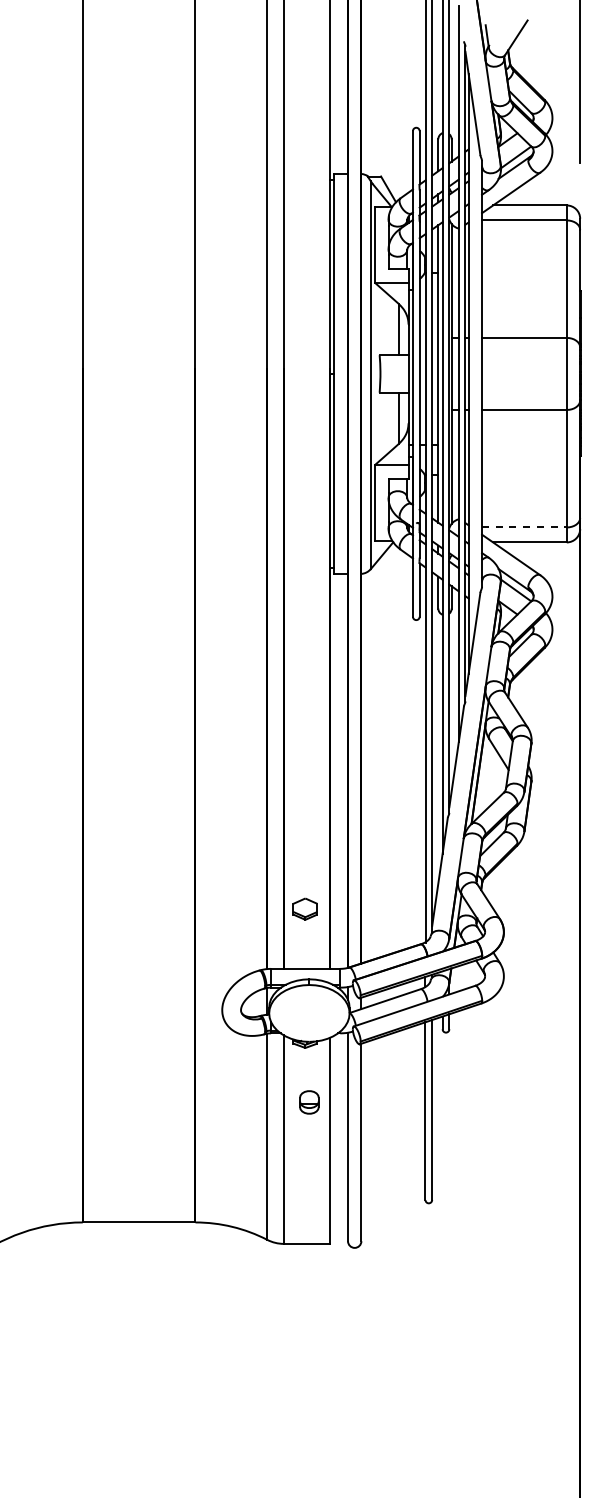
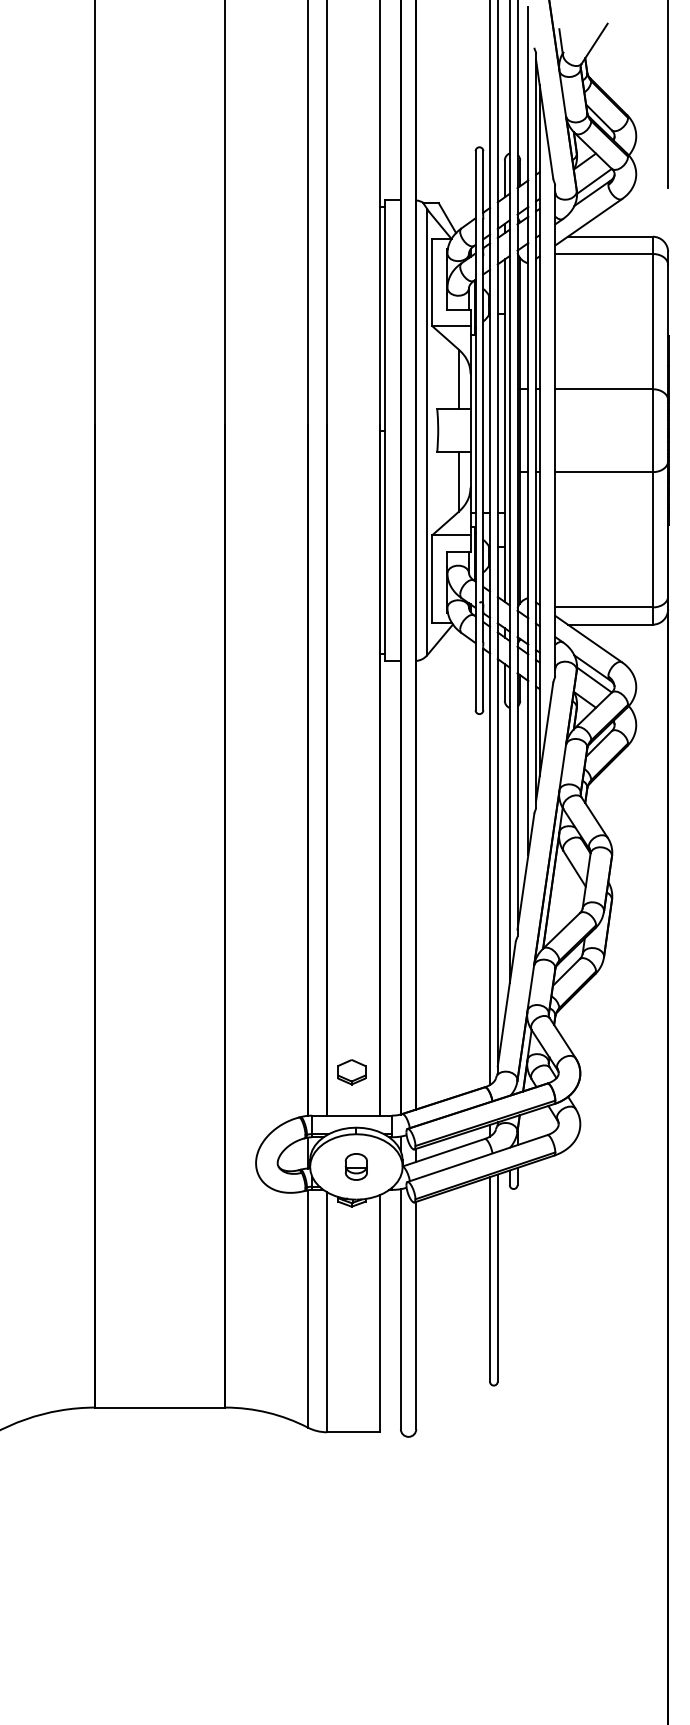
line: (524, 527) -> (604, 607), dashed -> solid
part: (304, 908) -> (350, 1071), moved
part: (309, 1102) -> (356, 1167), moved

